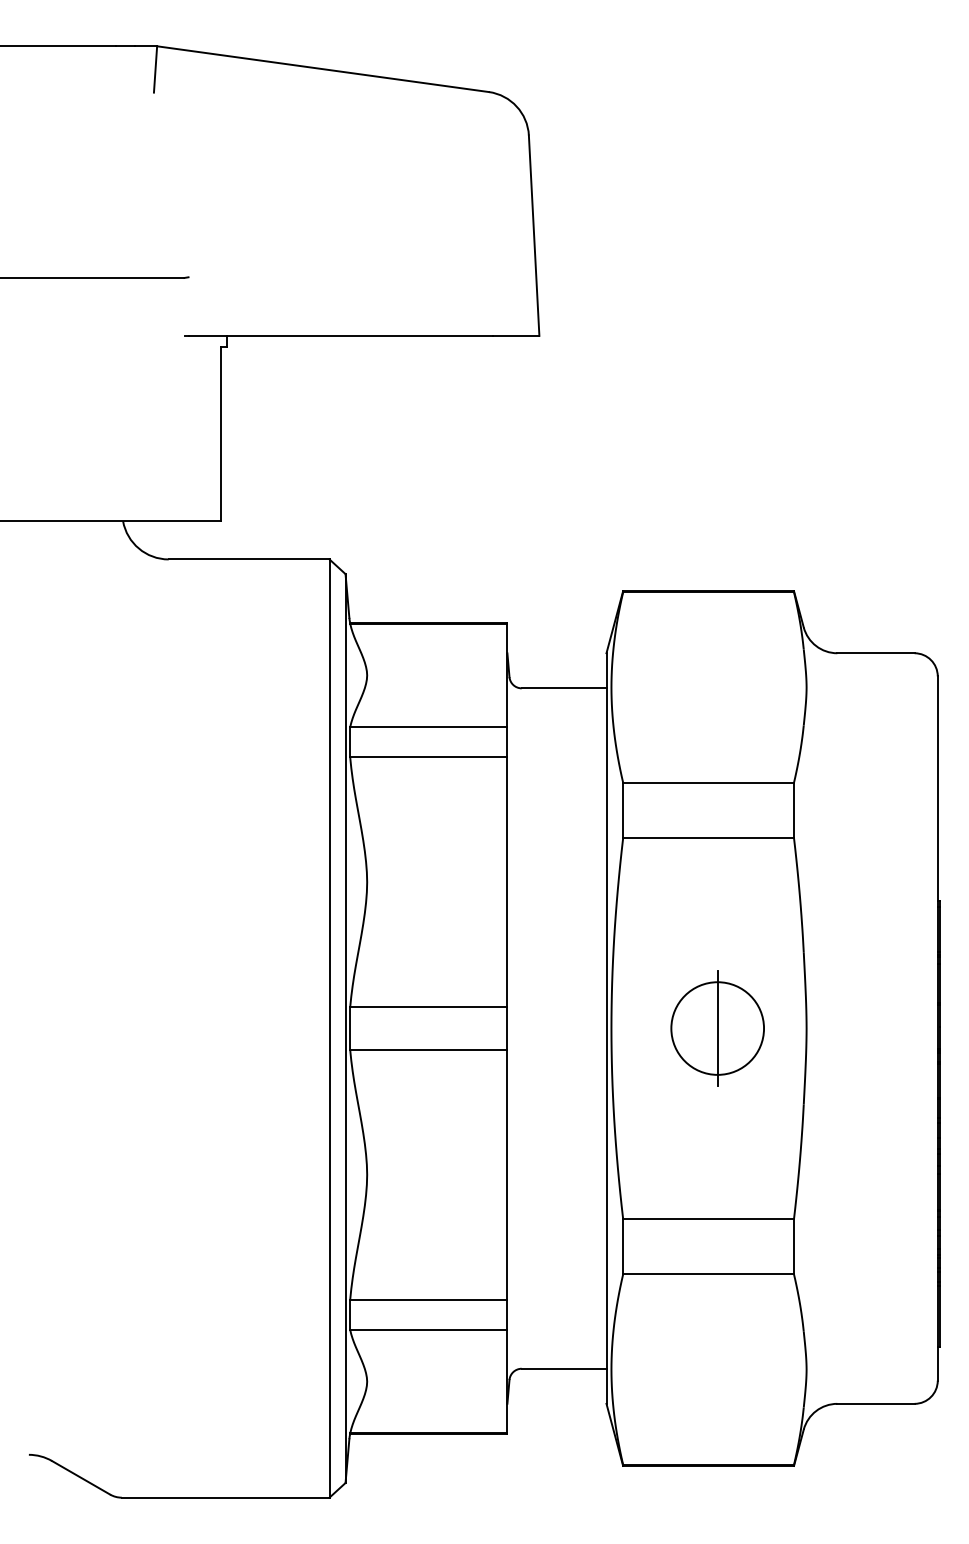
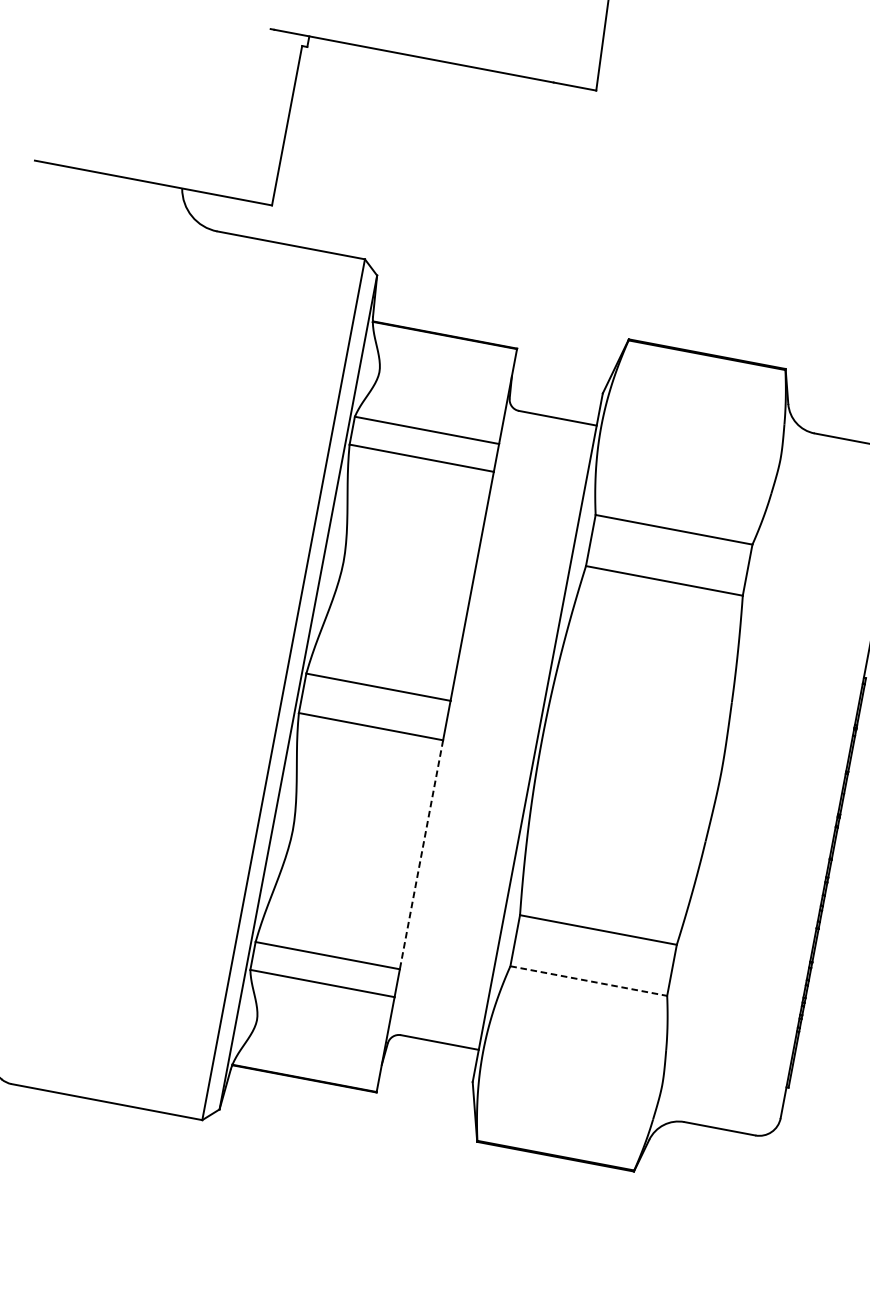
part: (717, 1028) -> (639, 756), removed
line: (507, 1174) -> (421, 854), solid -> dashed
line: (709, 1274) -> (589, 981), solid -> dashed

